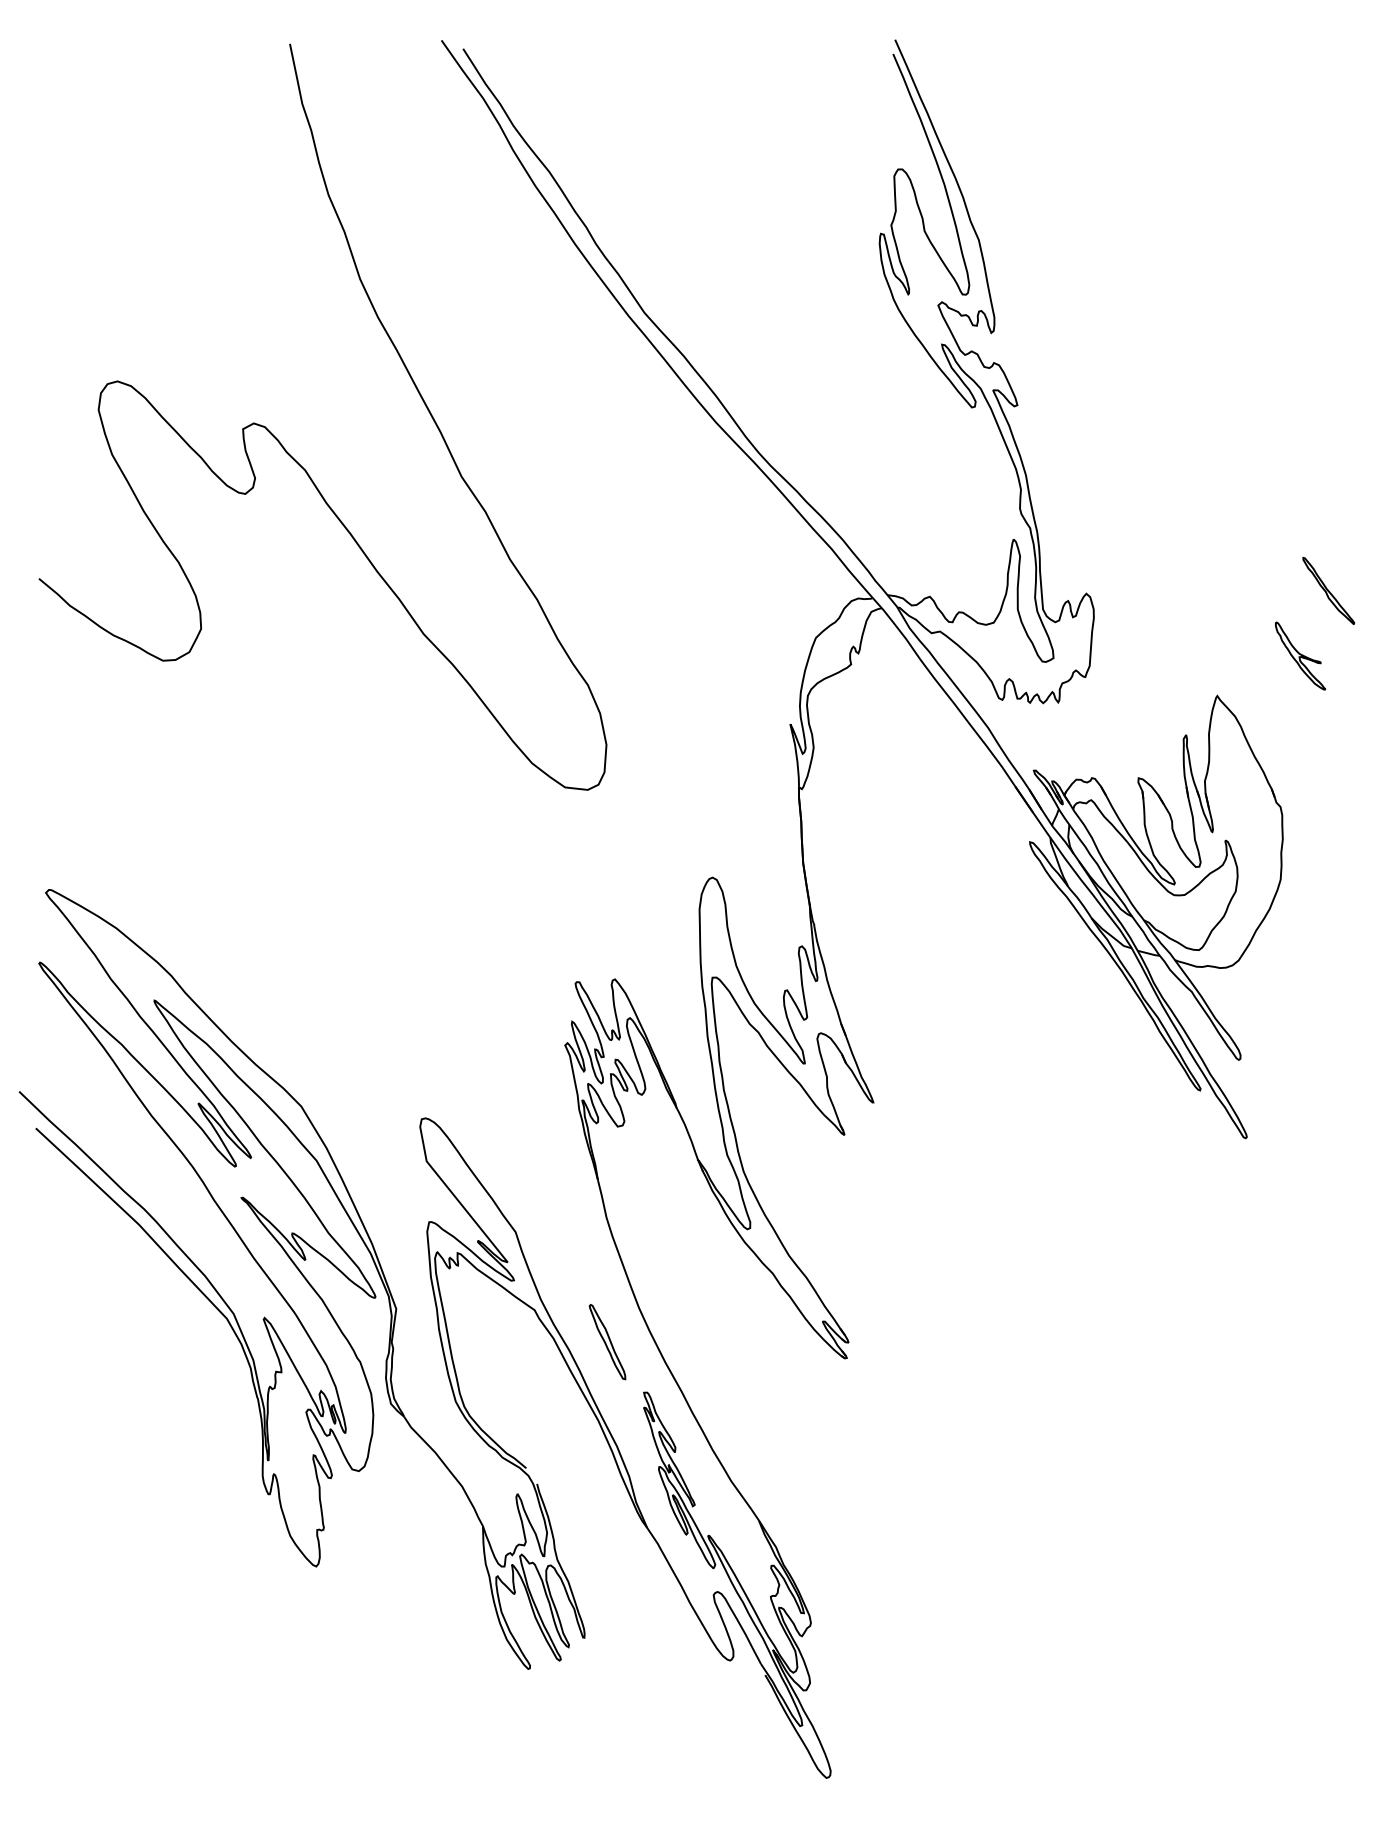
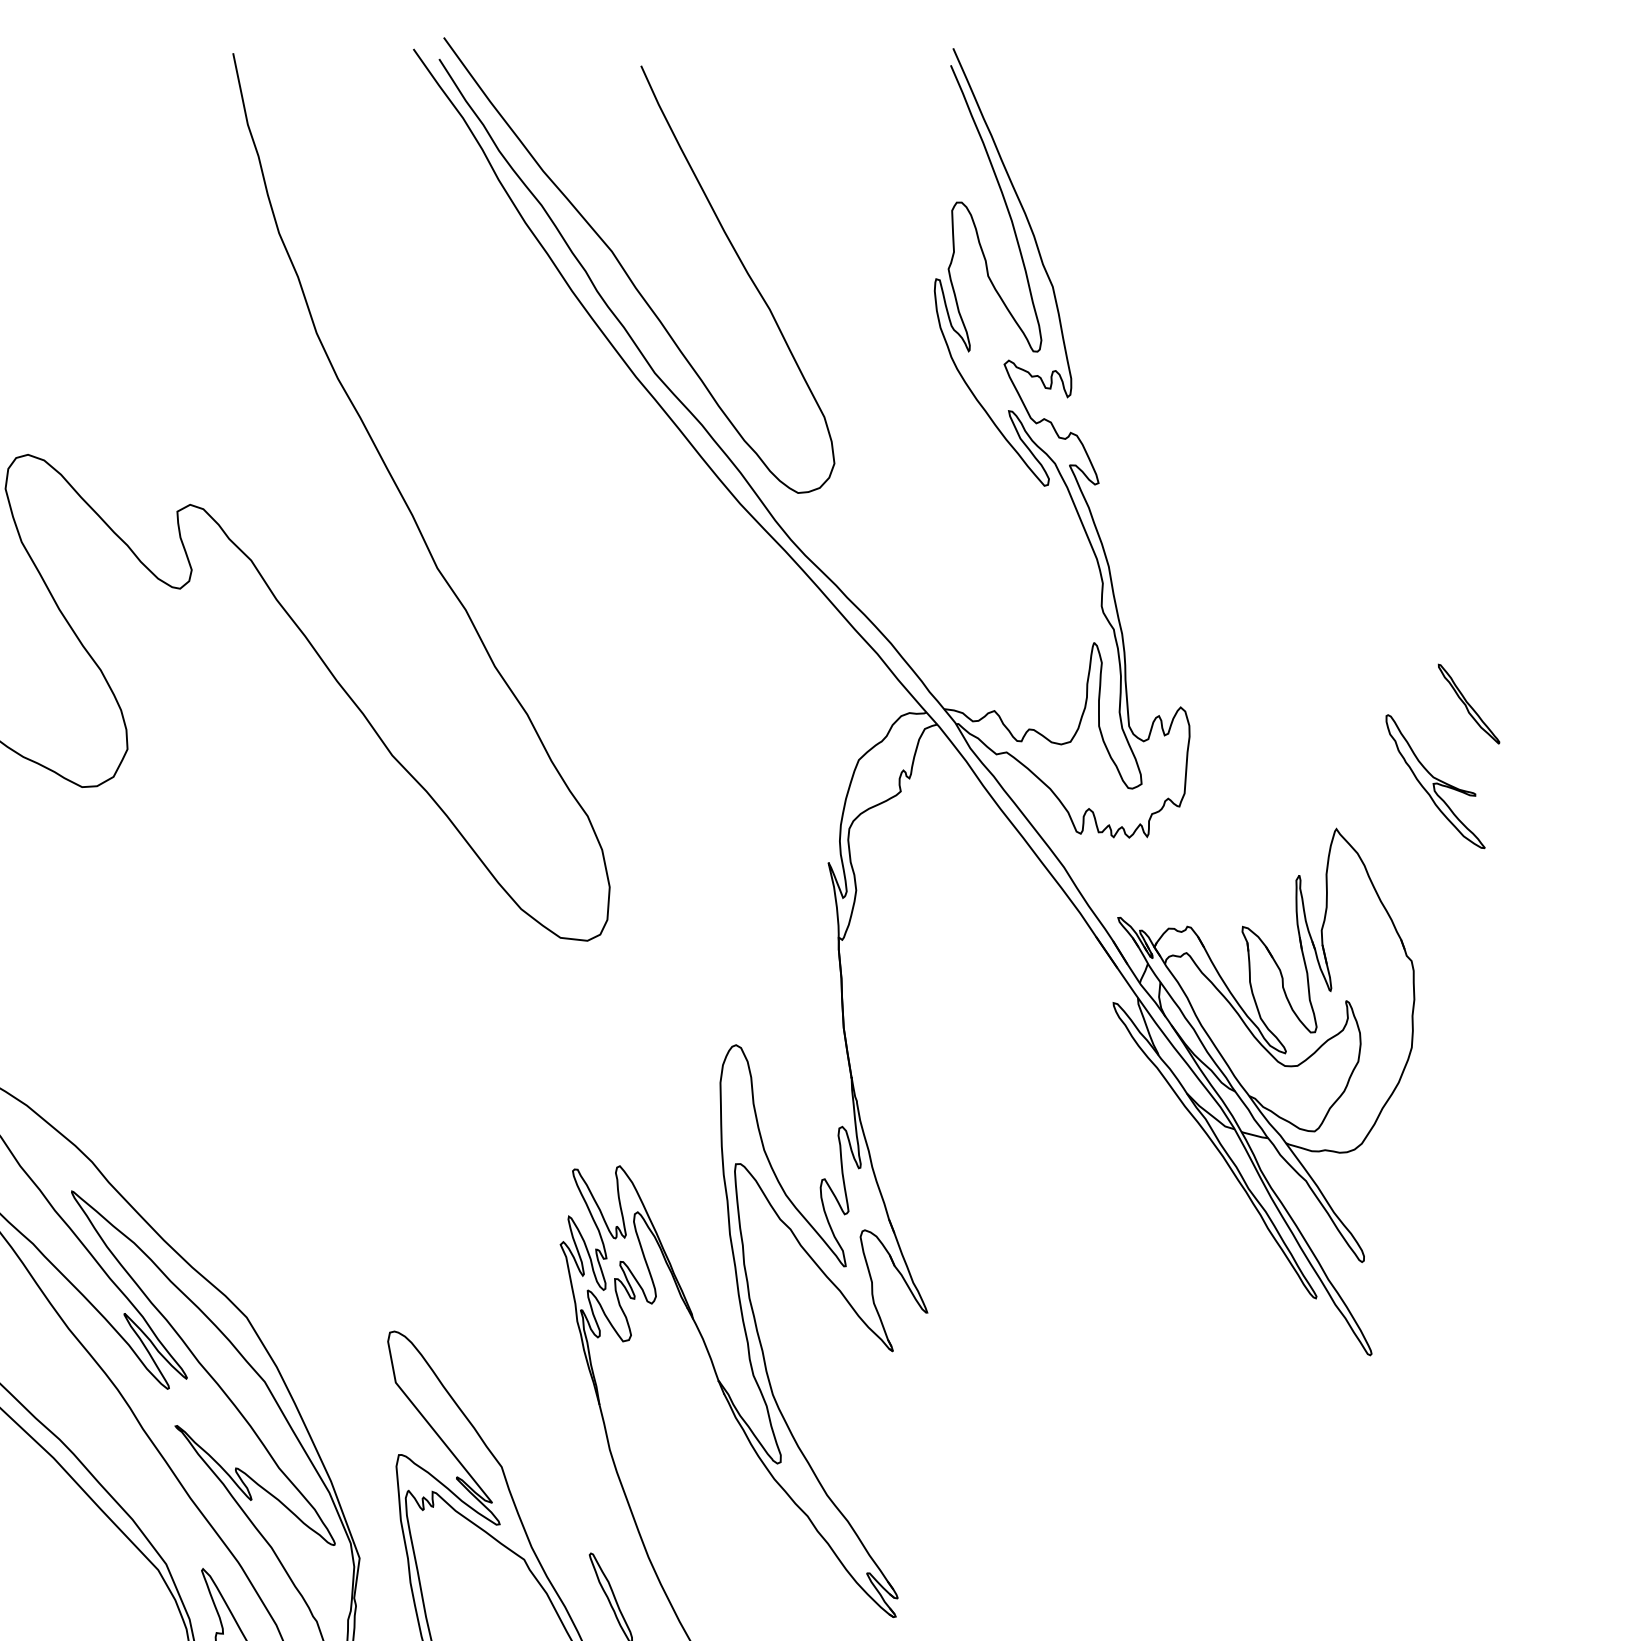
curve: (621, 228) -> (627, 272), added
part: (1300, 655) -> (1435, 780), size x1.67

